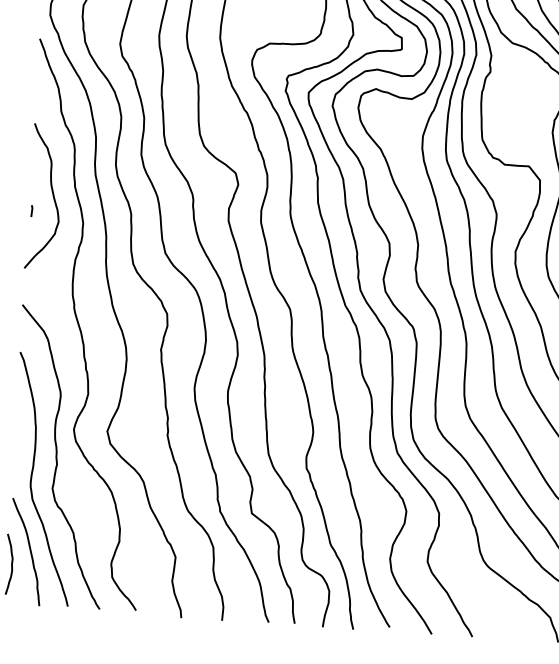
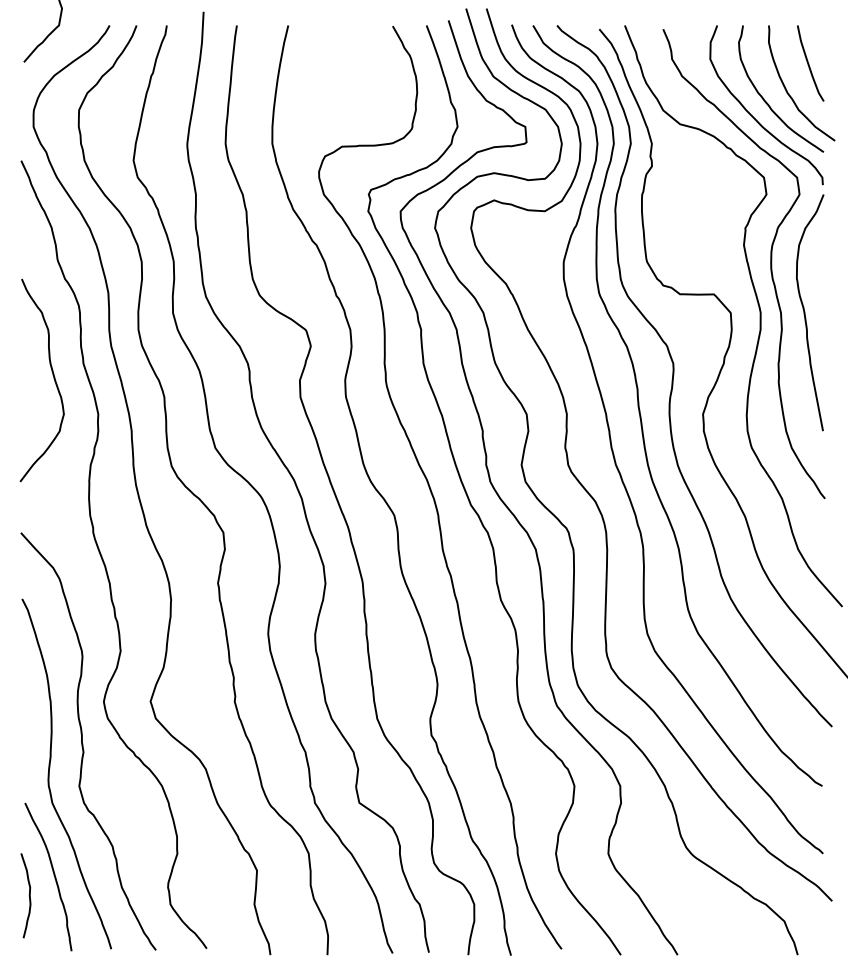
line: (31, 211) -> (25, 401), removed

